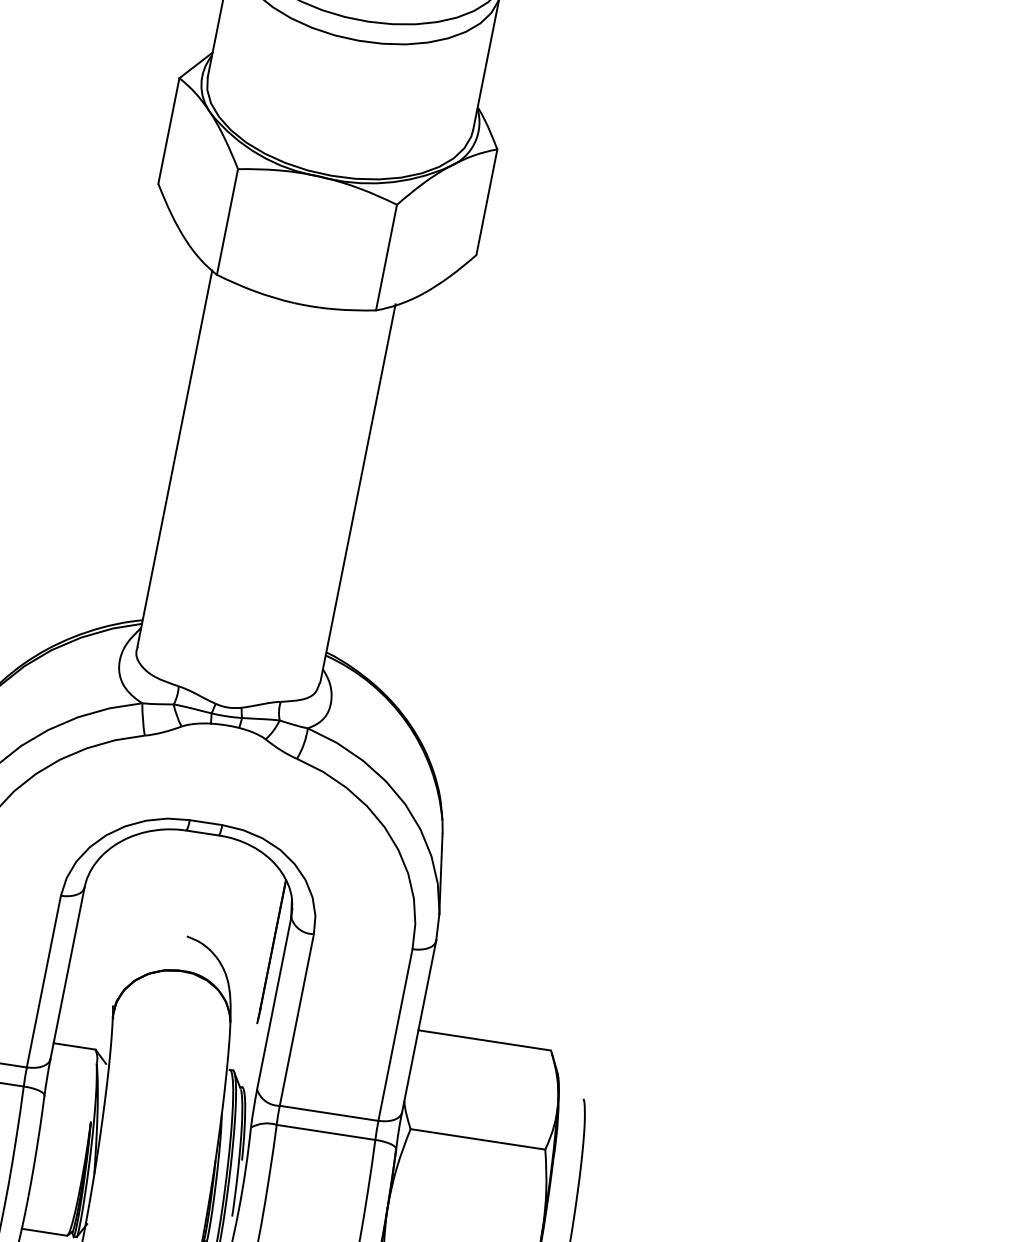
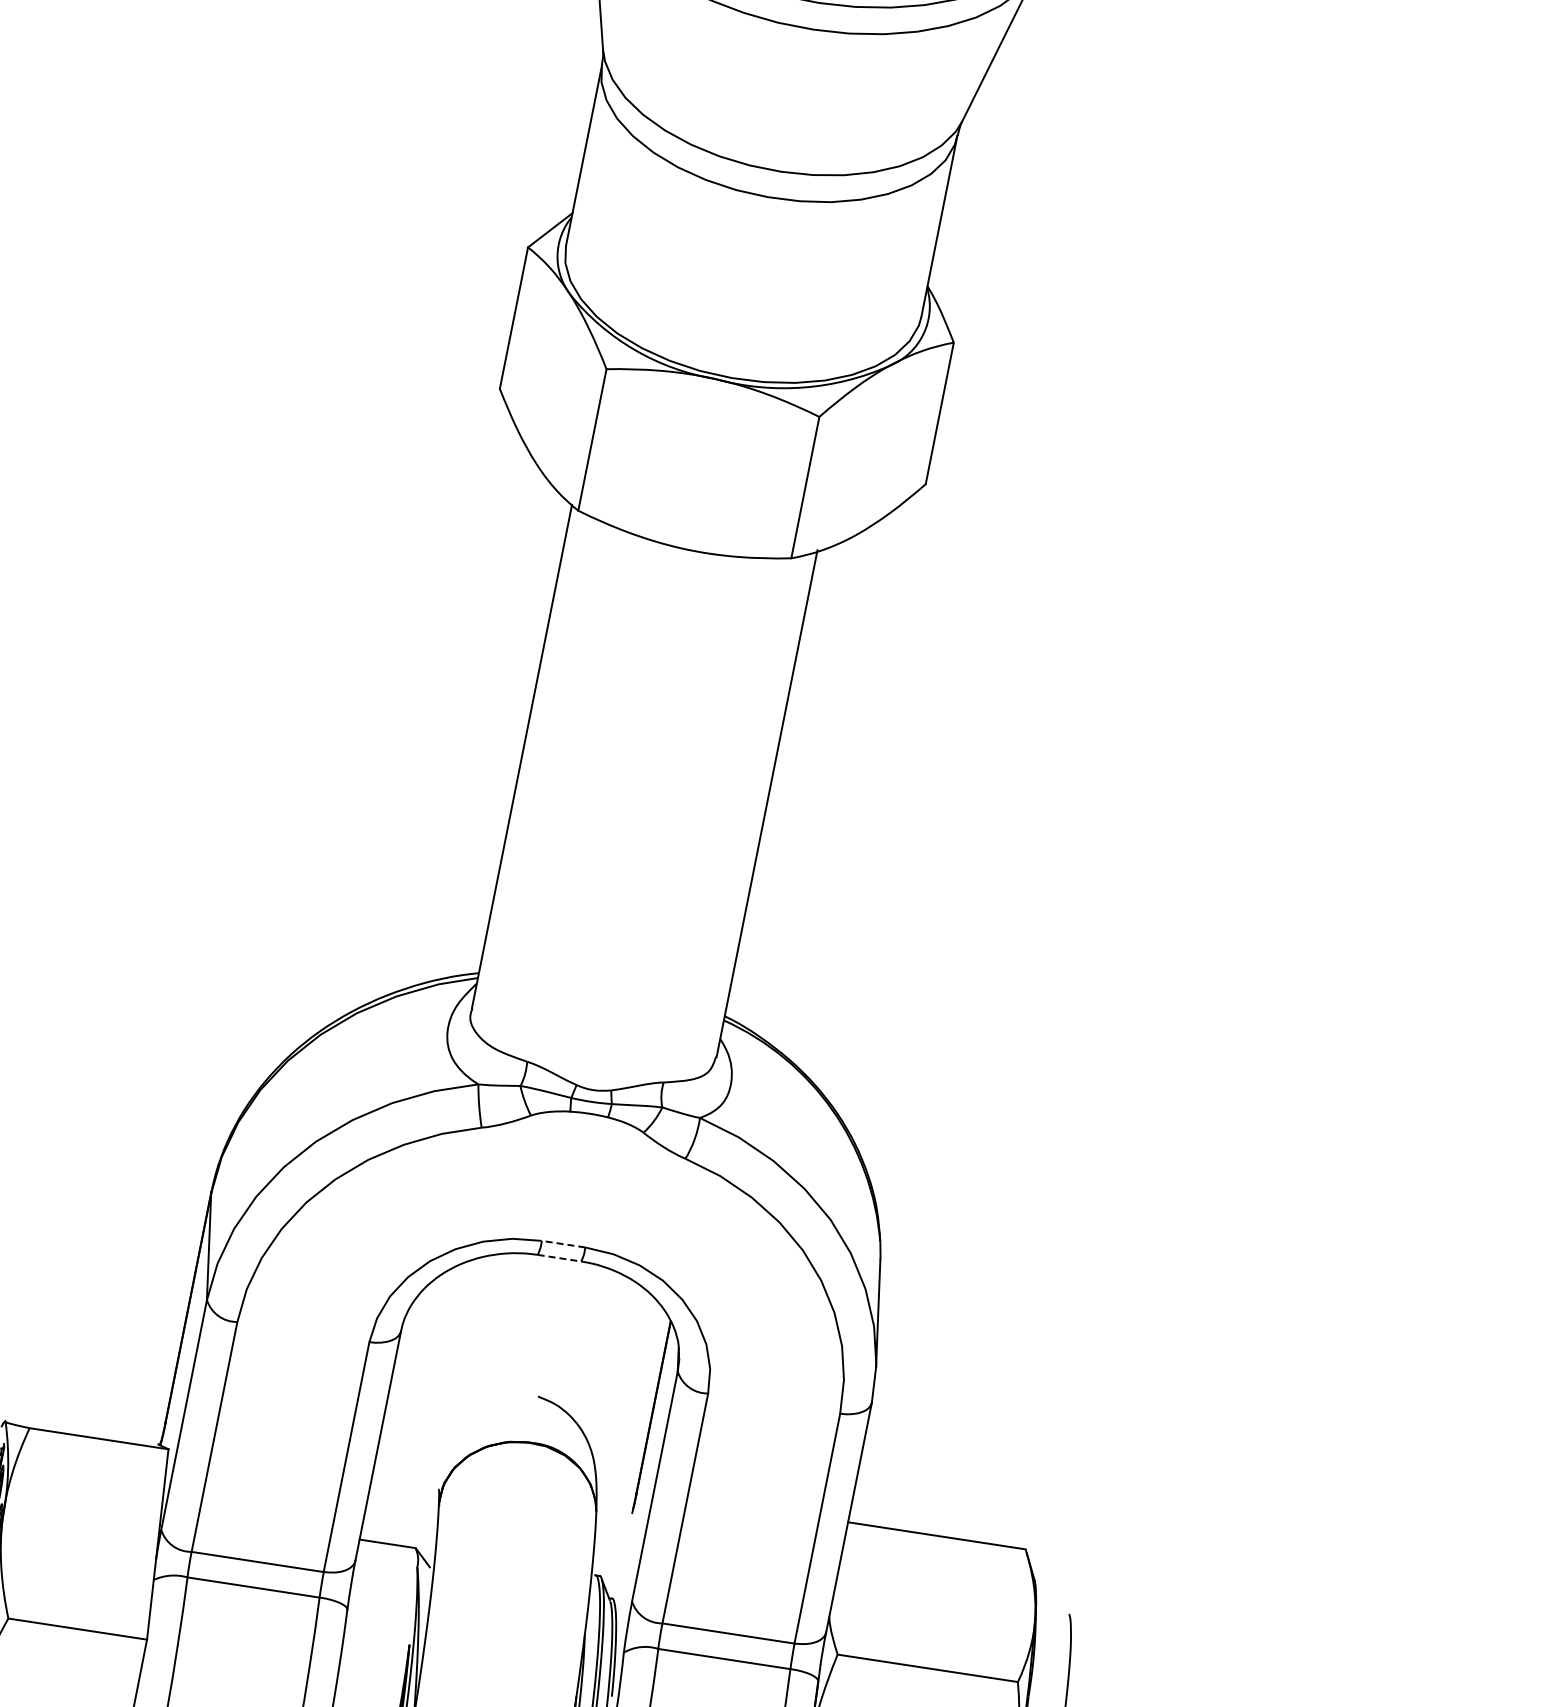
line: (205, 822) -> (562, 1244), solid -> dashed
line: (202, 833) -> (559, 1258), solid -> dashed

